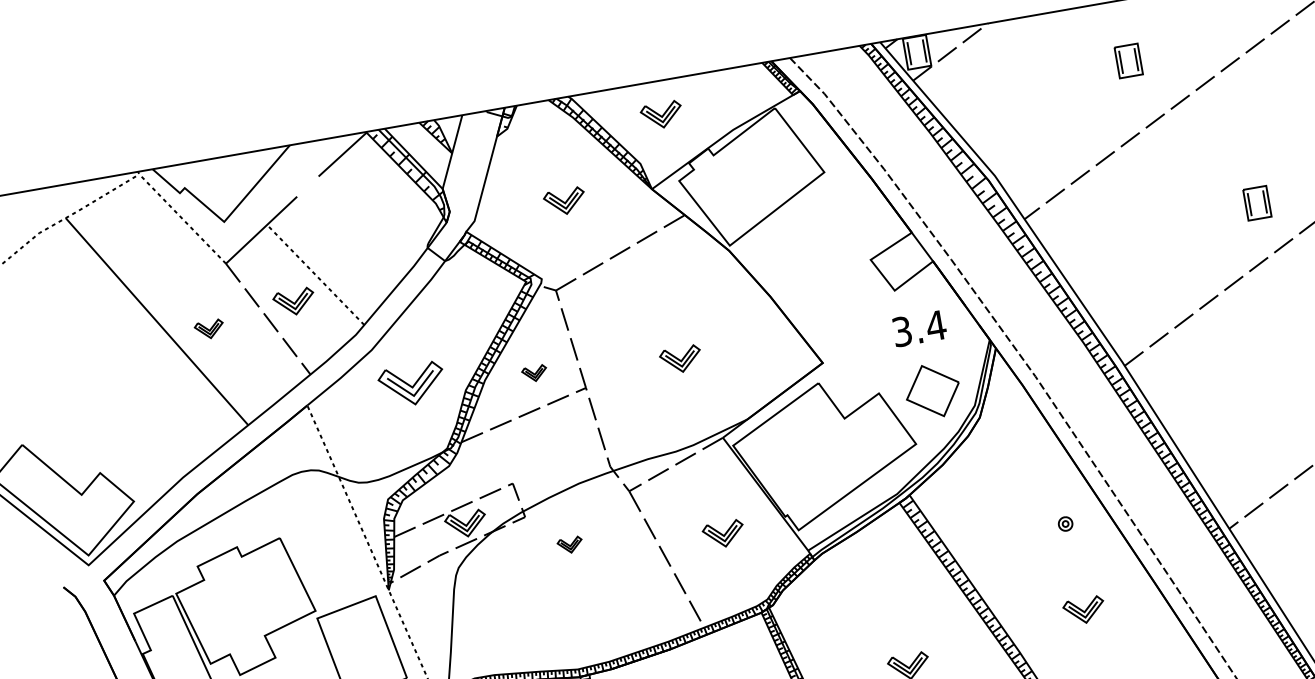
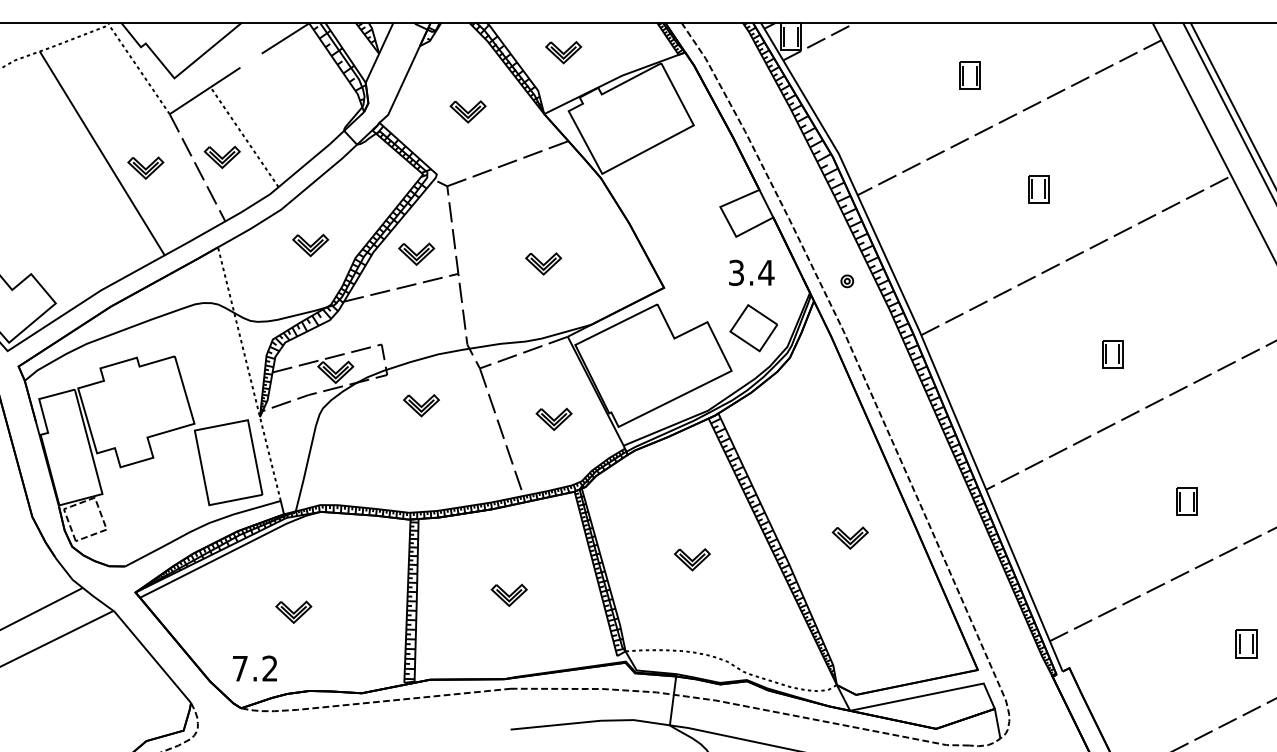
part: (1257, 203) -> (1038, 189), moved
part: (208, 329) -> (145, 167), size x1.43
part: (534, 373) -> (416, 253), size x1.67
part: (412, 385) -> (310, 245), size x0.62
part: (1065, 524) -> (847, 281), moved
part: (570, 545) -> (421, 405), size x1.67

